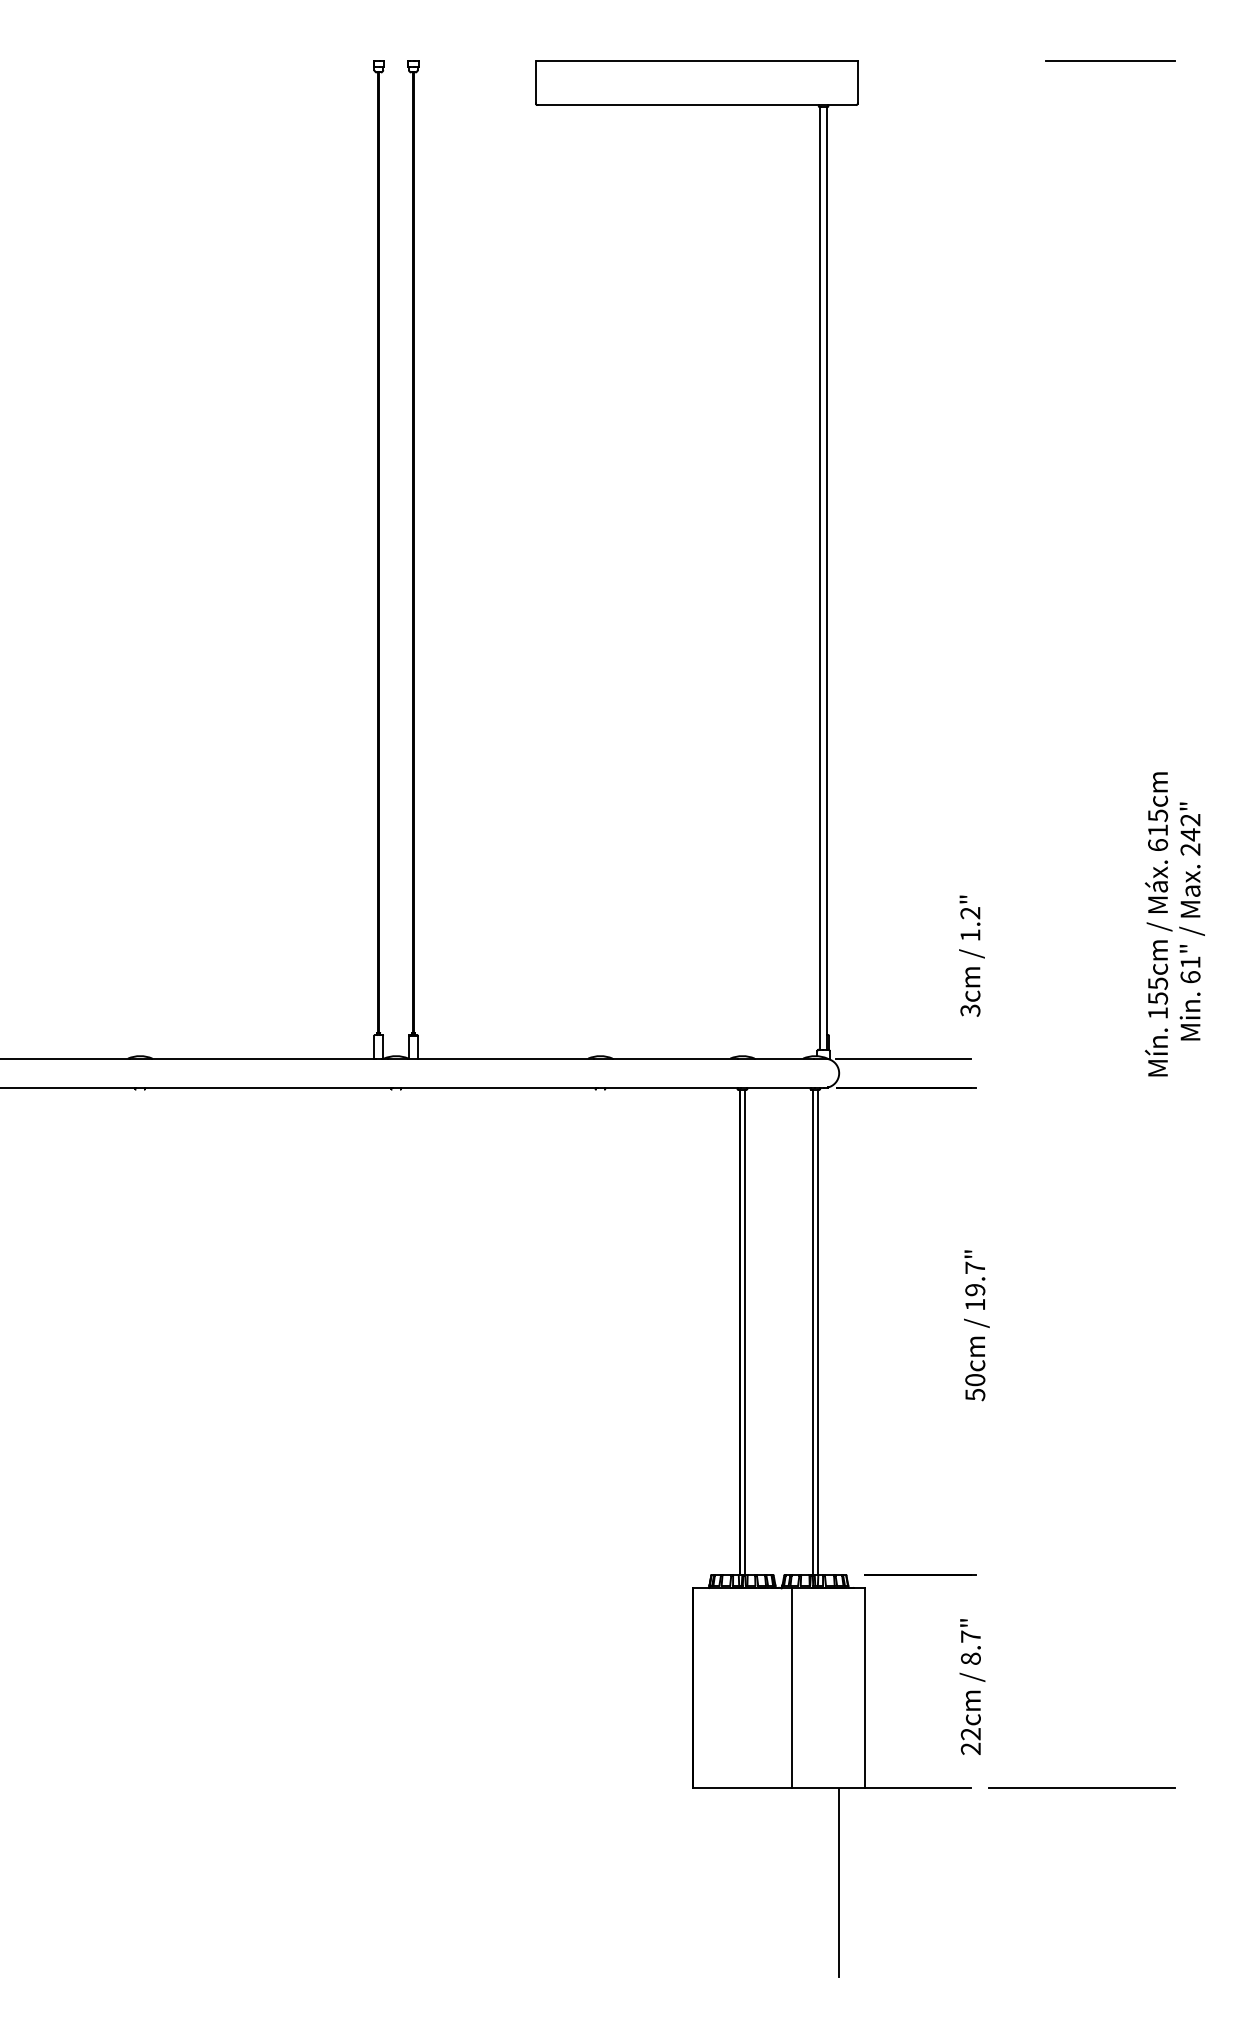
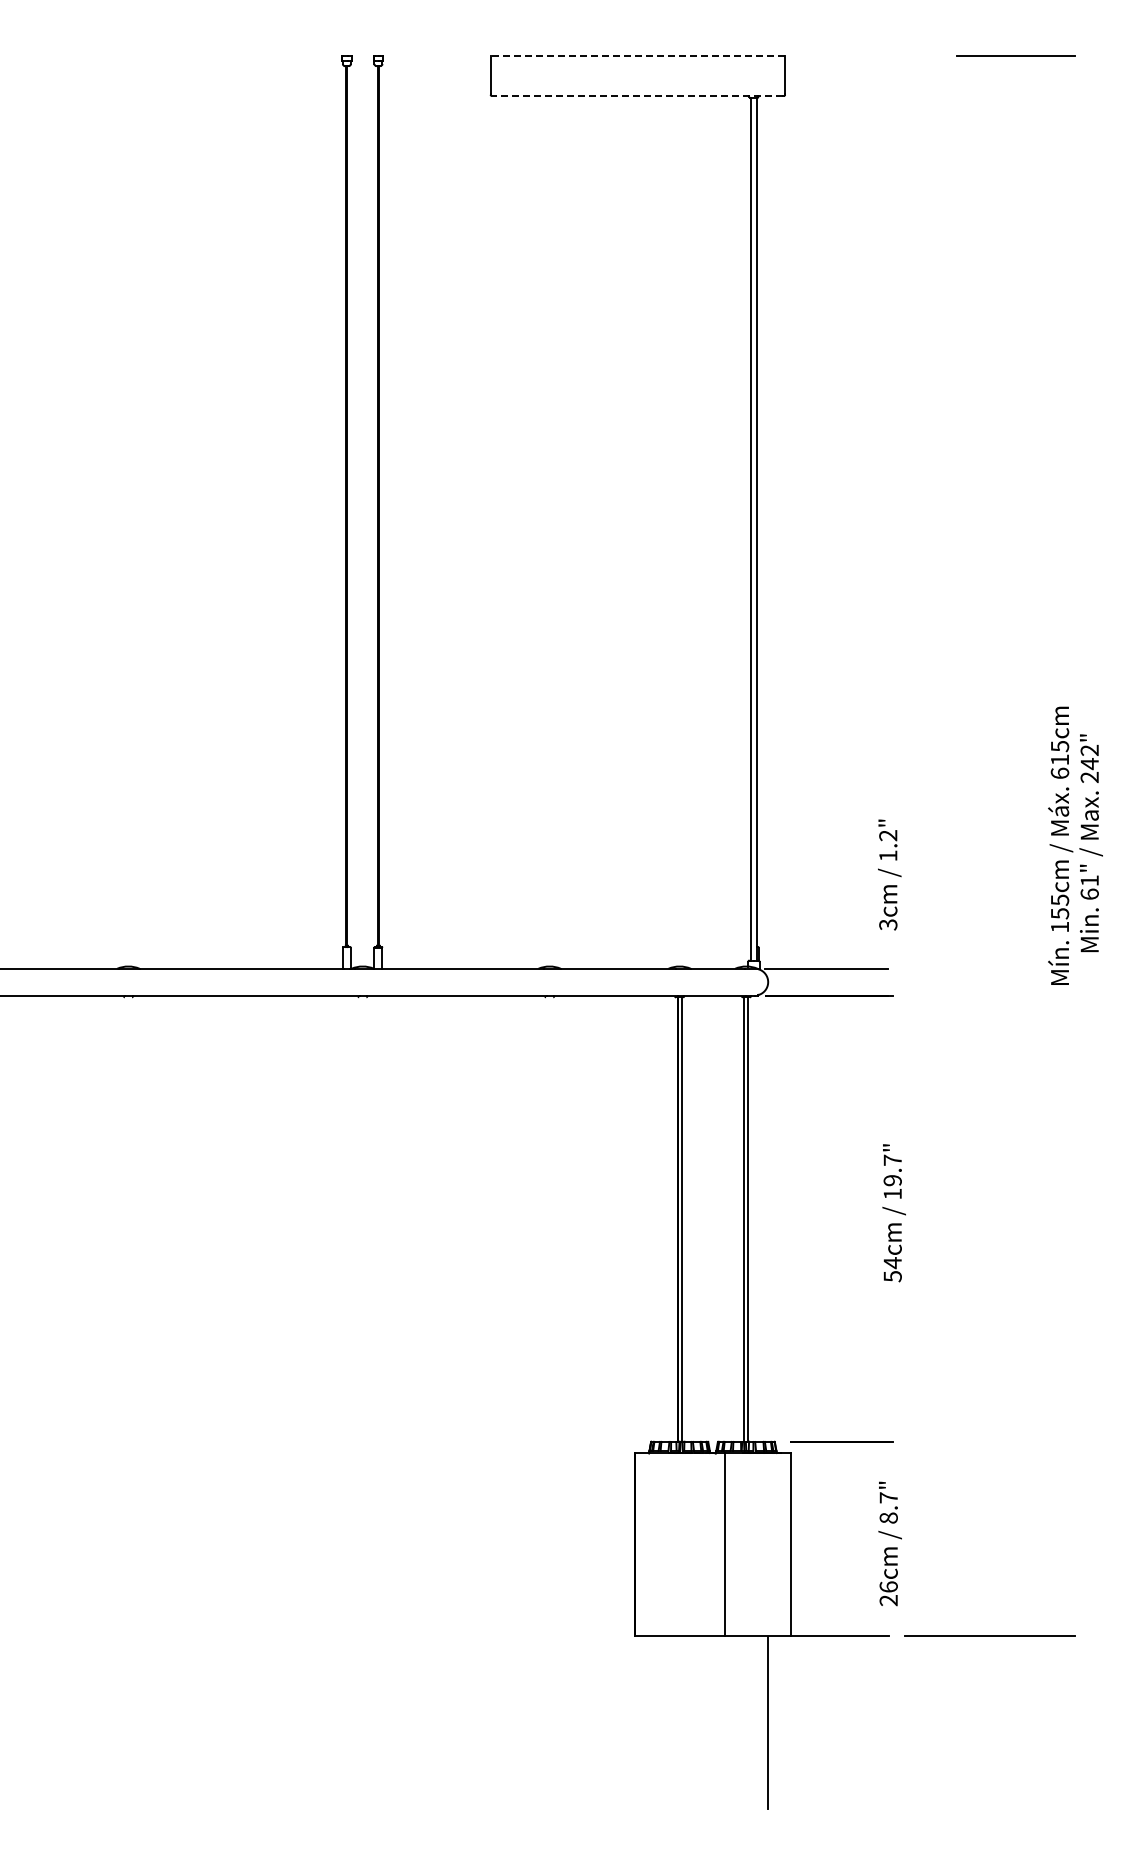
line: (697, 60) -> (638, 55), solid -> dashed
line: (696, 105) -> (637, 96), solid -> dashed
text: (975, 1380) -> (892, 1263), 50cm -> 54cm
text: (970, 1733) -> (888, 1586), 22cm -> 26cm

